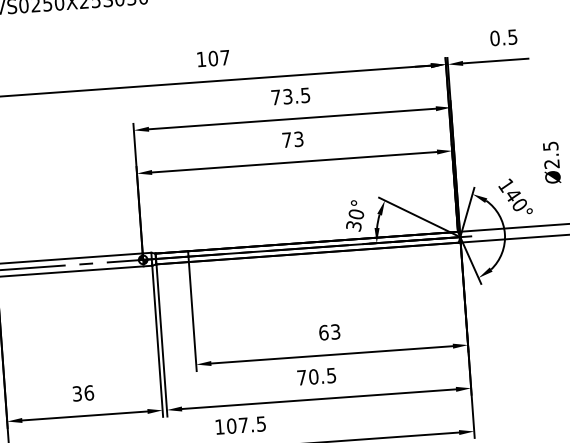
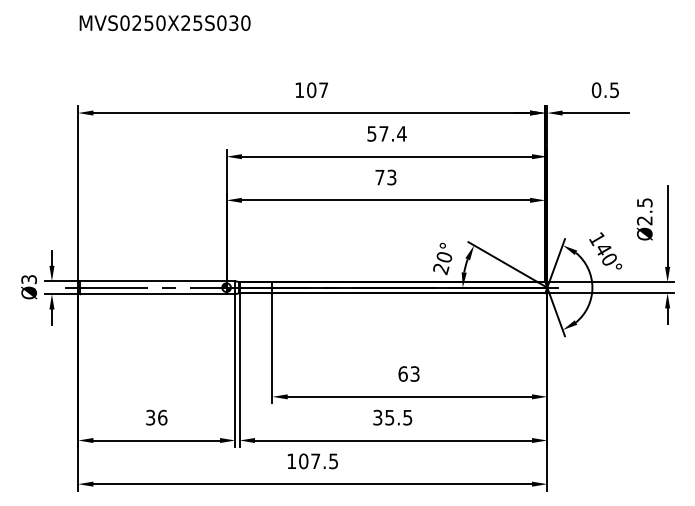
text: (290, 96) -> (386, 133), 73.5 -> 57.4
text: (354, 226) -> (441, 269), 30° -> 20°
text: (307, 377) -> (383, 417), 70.5 -> 35.5

